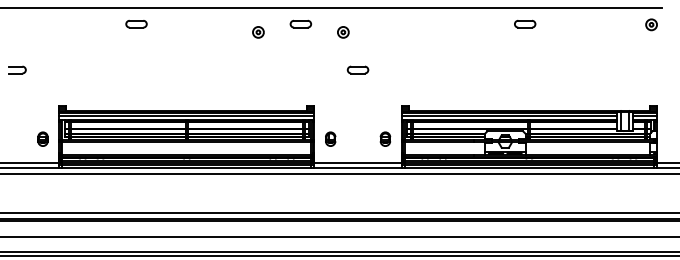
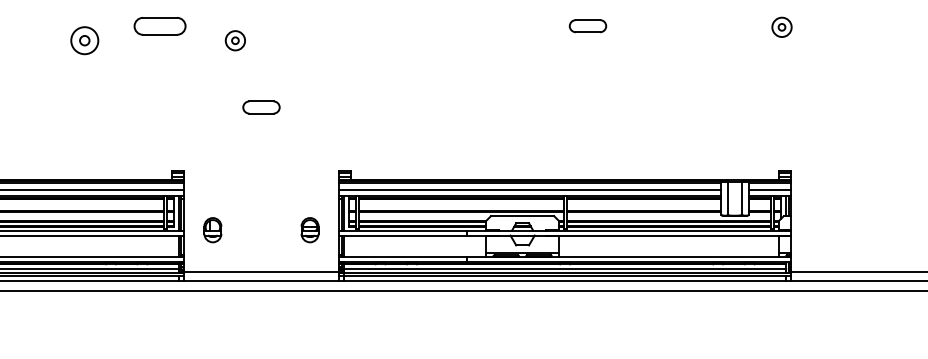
part: (300, 23) -> (159, 24), size x1.4
part: (525, 23) -> (588, 24), moved
part: (258, 32) -> (84, 40), size x1.4

